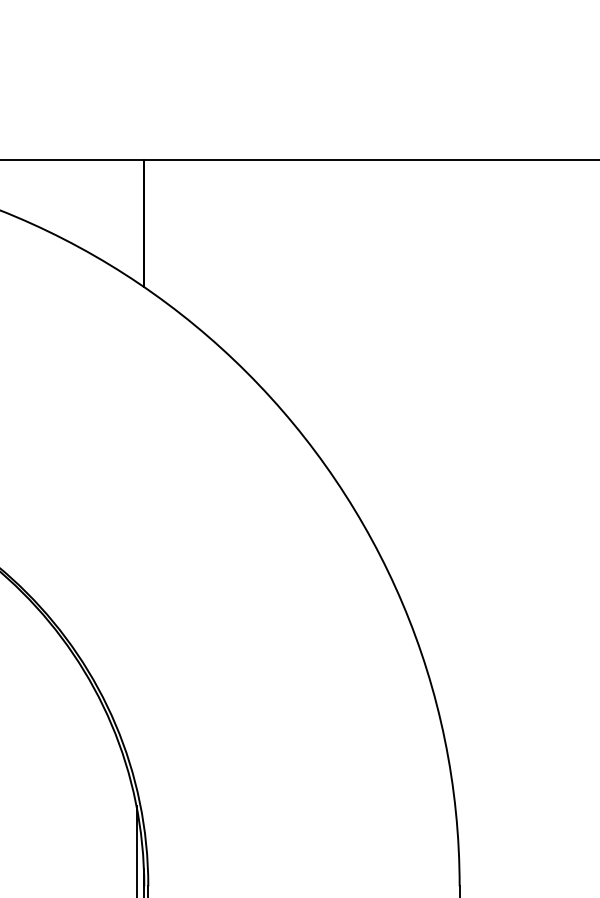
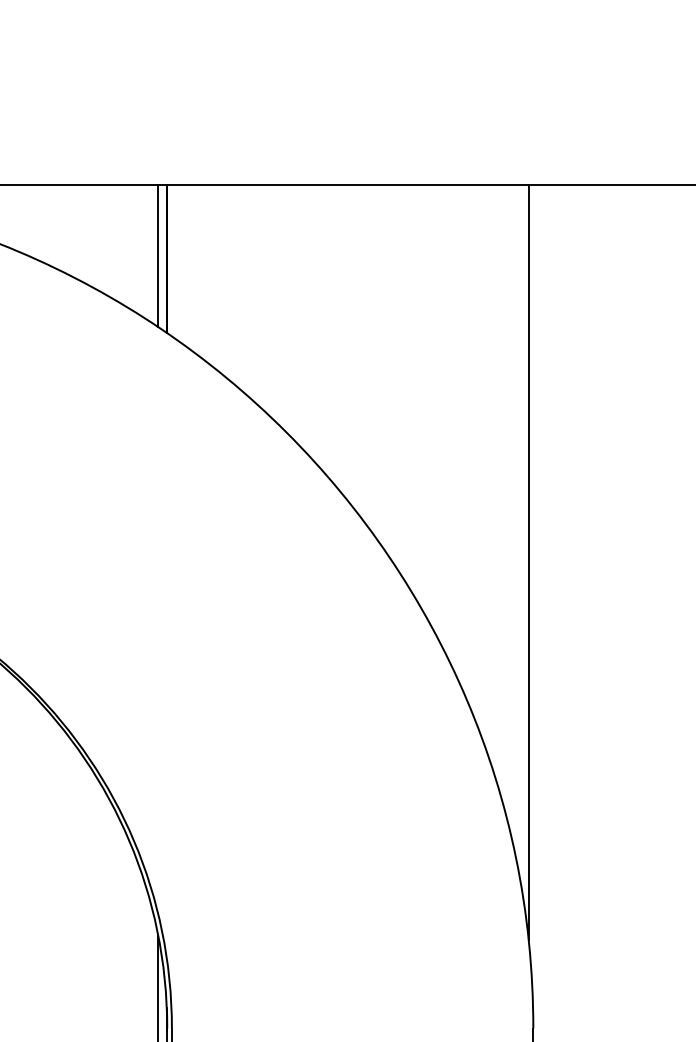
line: (136, 221) -> (158, 256), added
line: (455, 484) -> (528, 562), added

